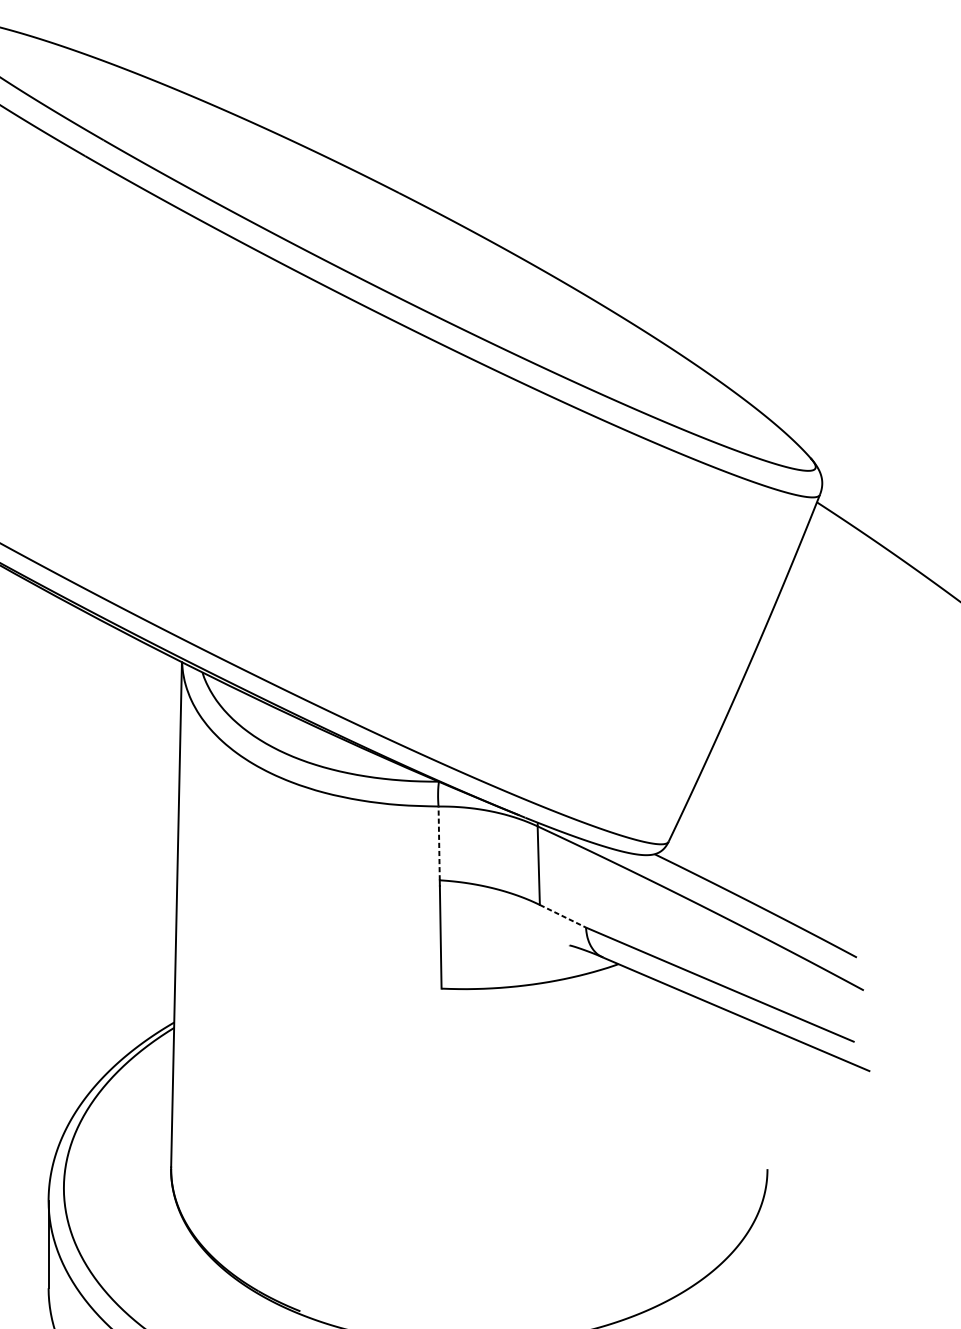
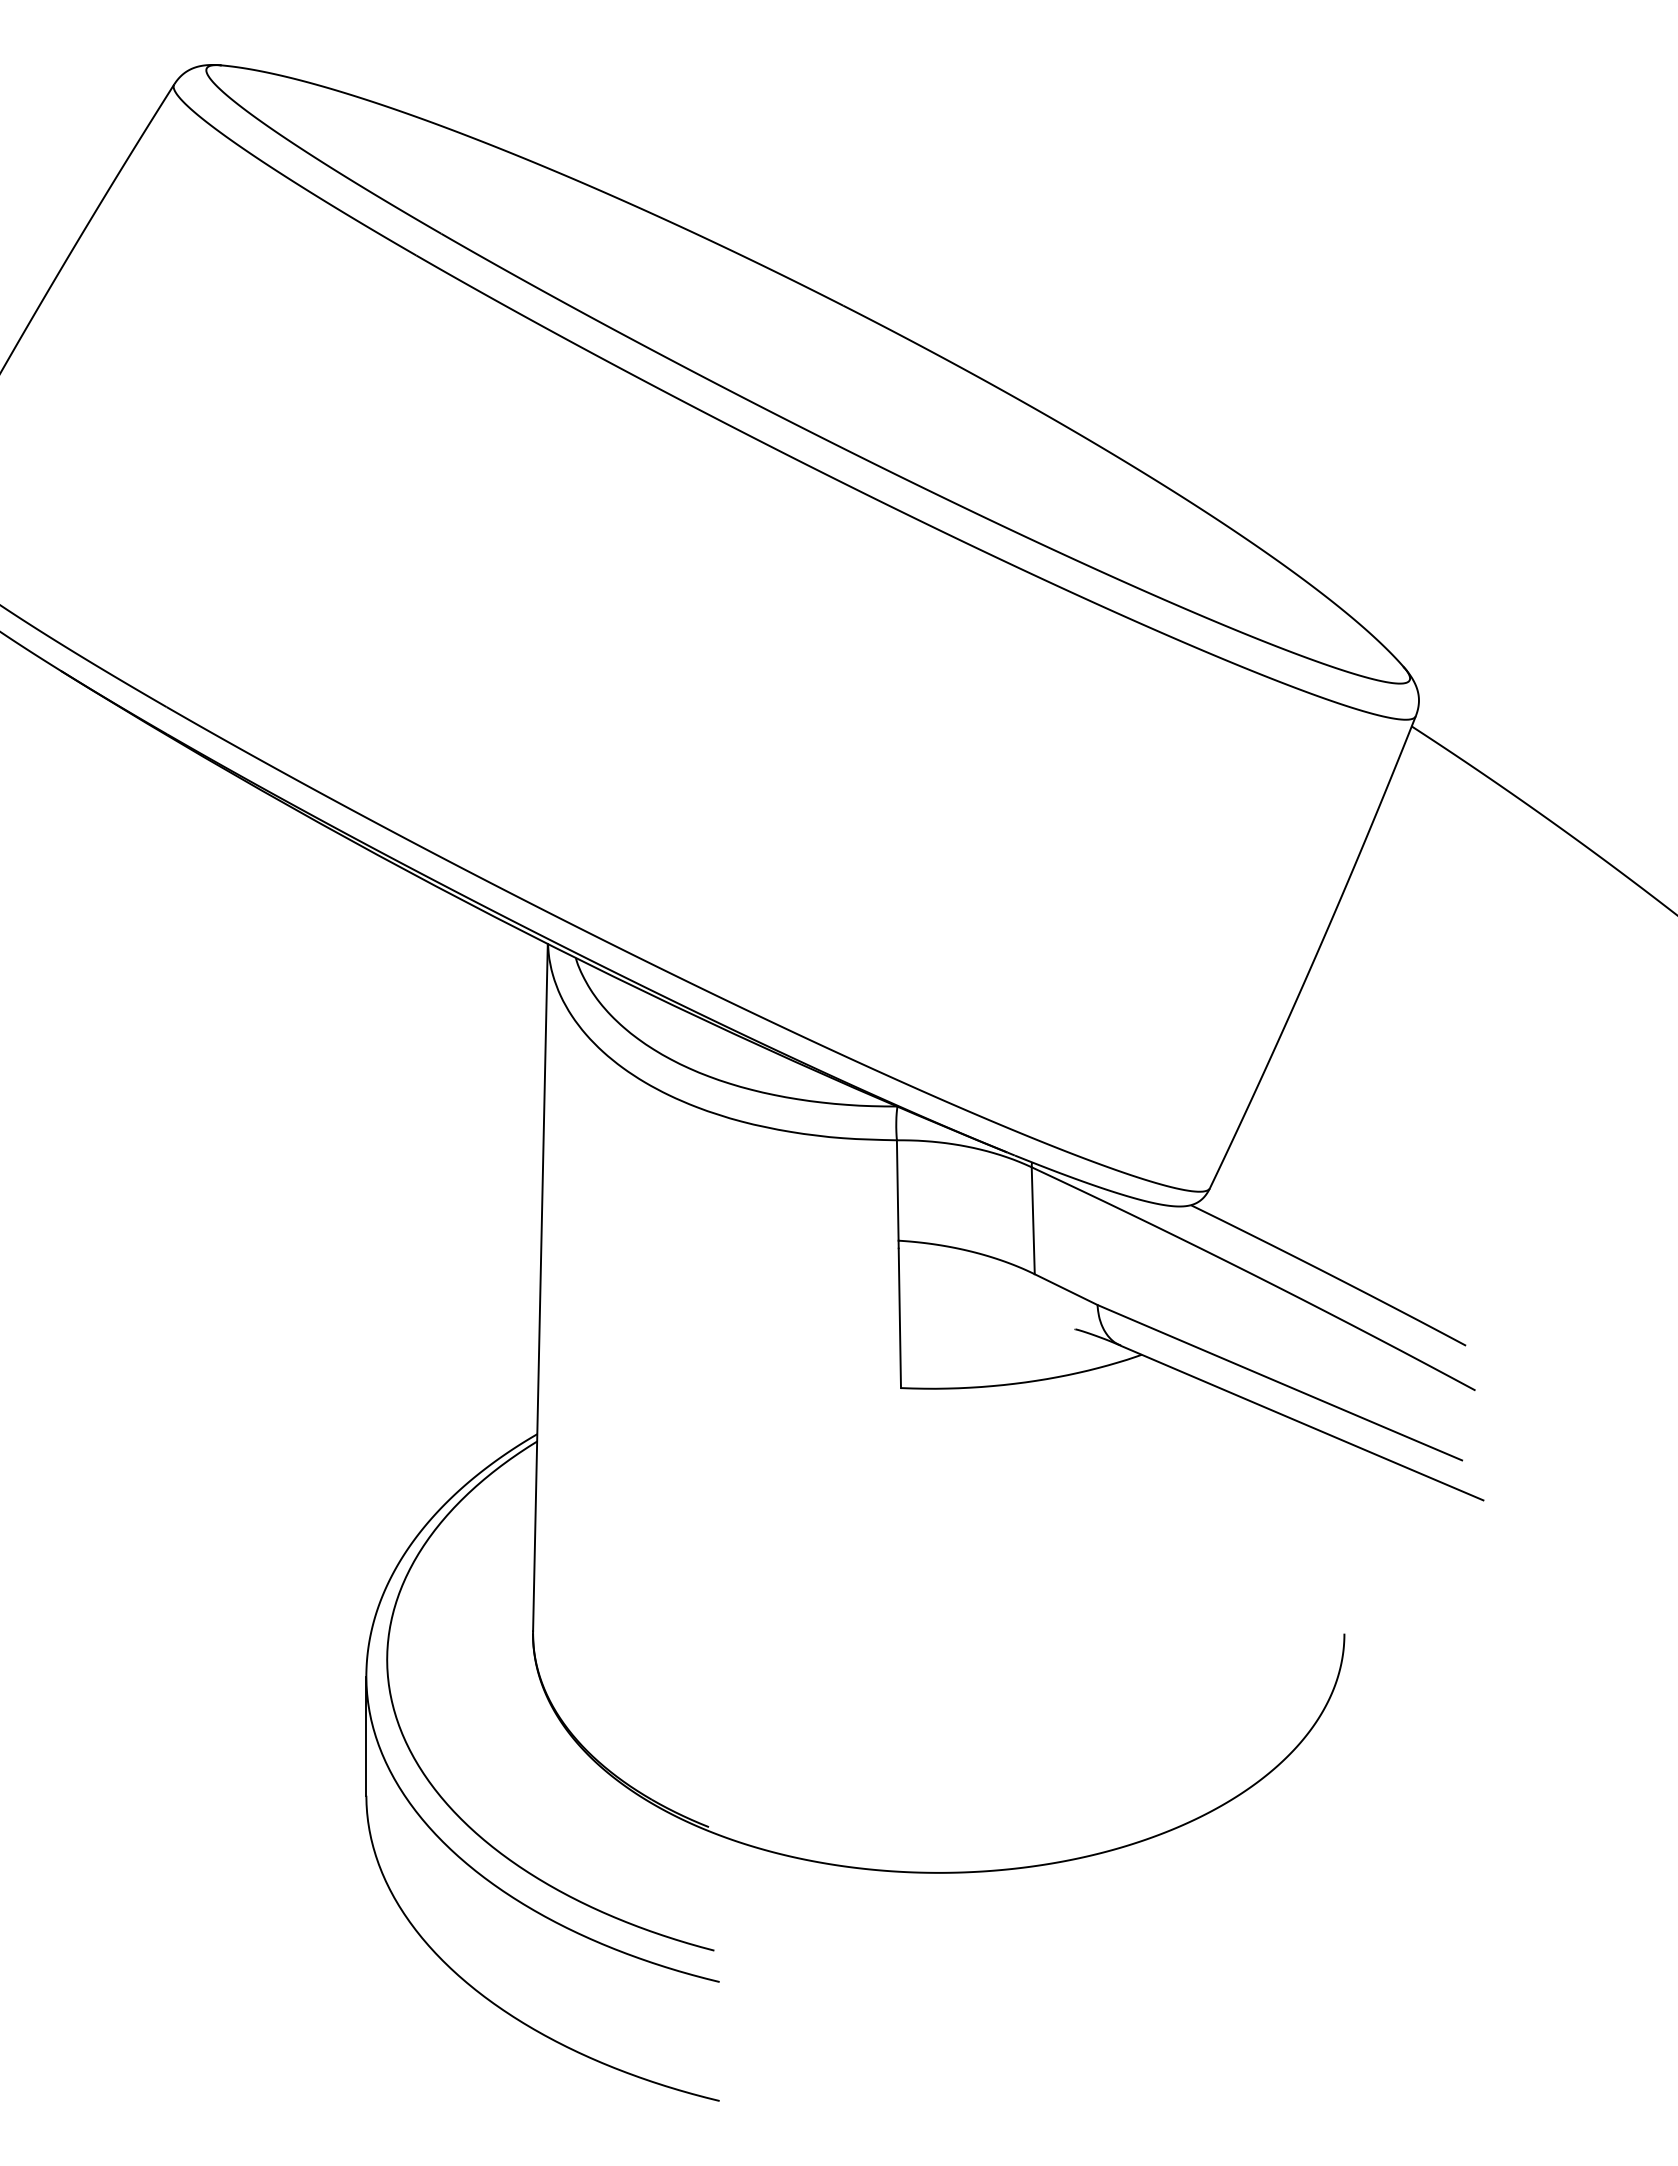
line: (438, 843) -> (897, 1190), dashed -> solid
line: (563, 916) -> (1066, 1289), dashed -> solid

